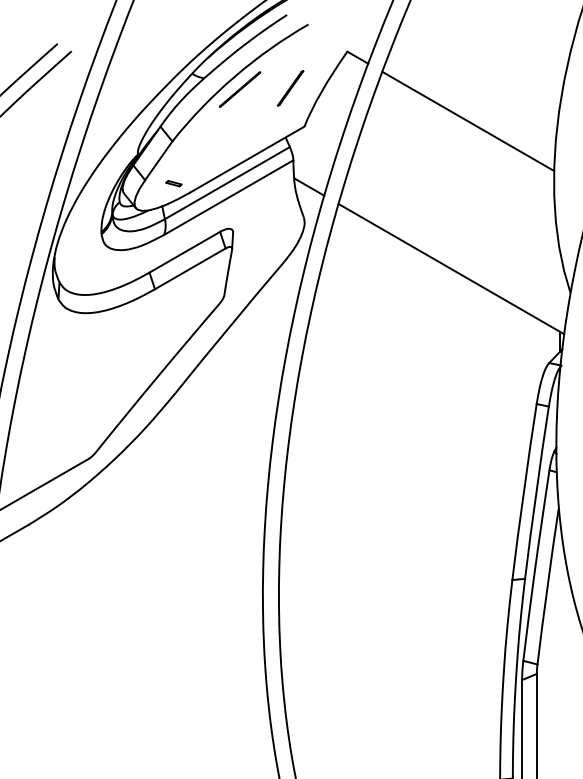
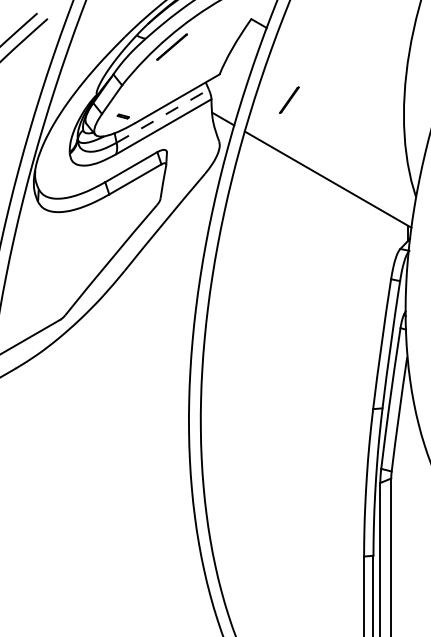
line: (290, 87) -> (289, 99), moved
line: (468, 121) -> (340, 70), removed
line: (228, 182) -> (163, 115), solid -> dashed

